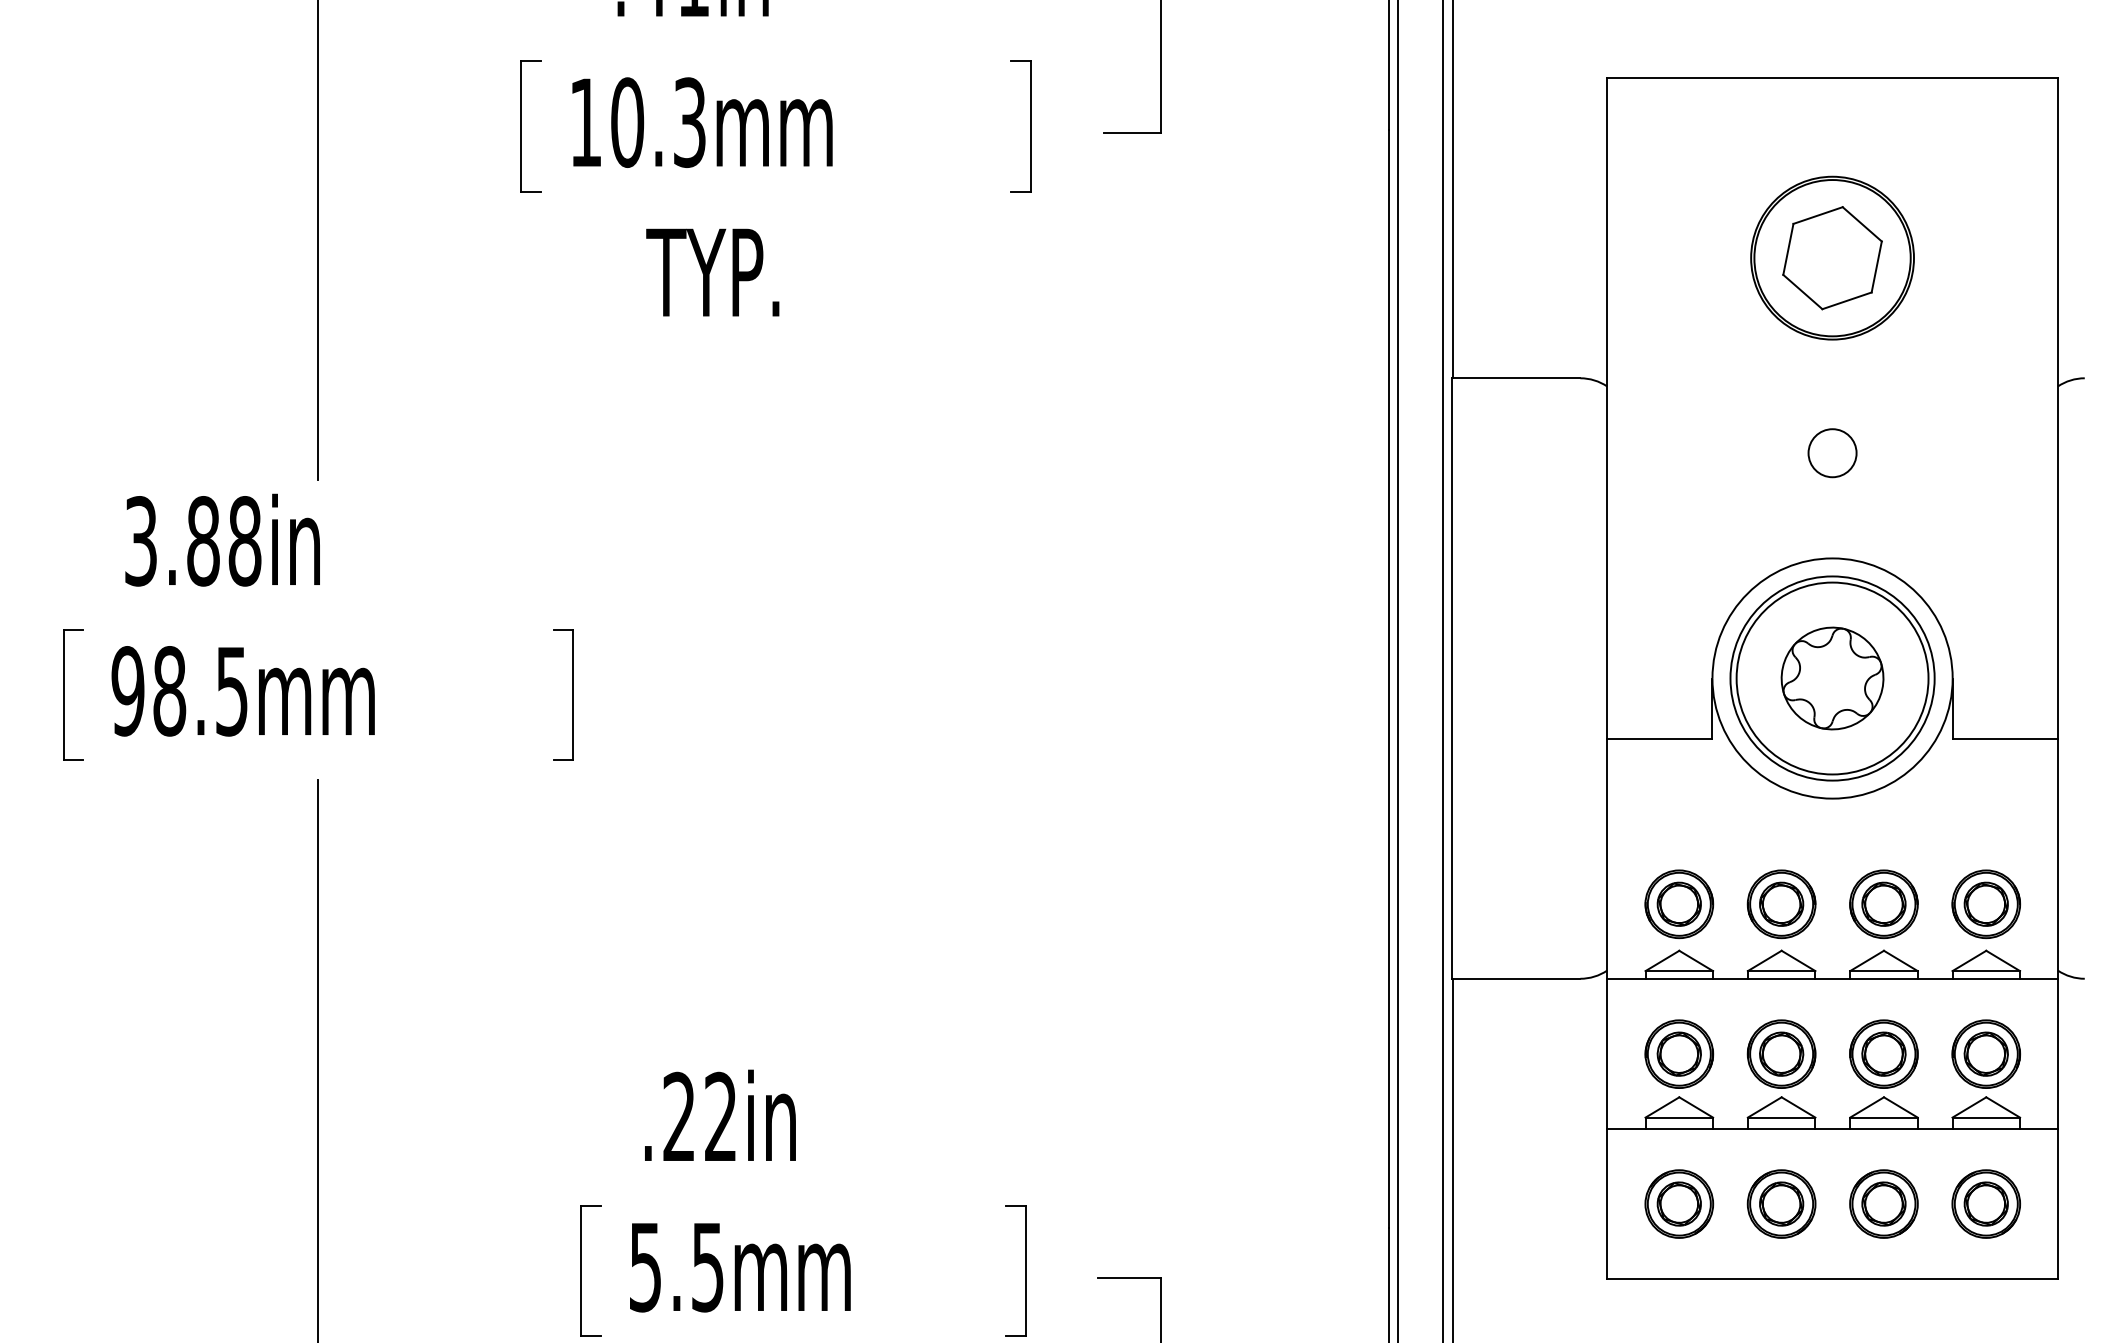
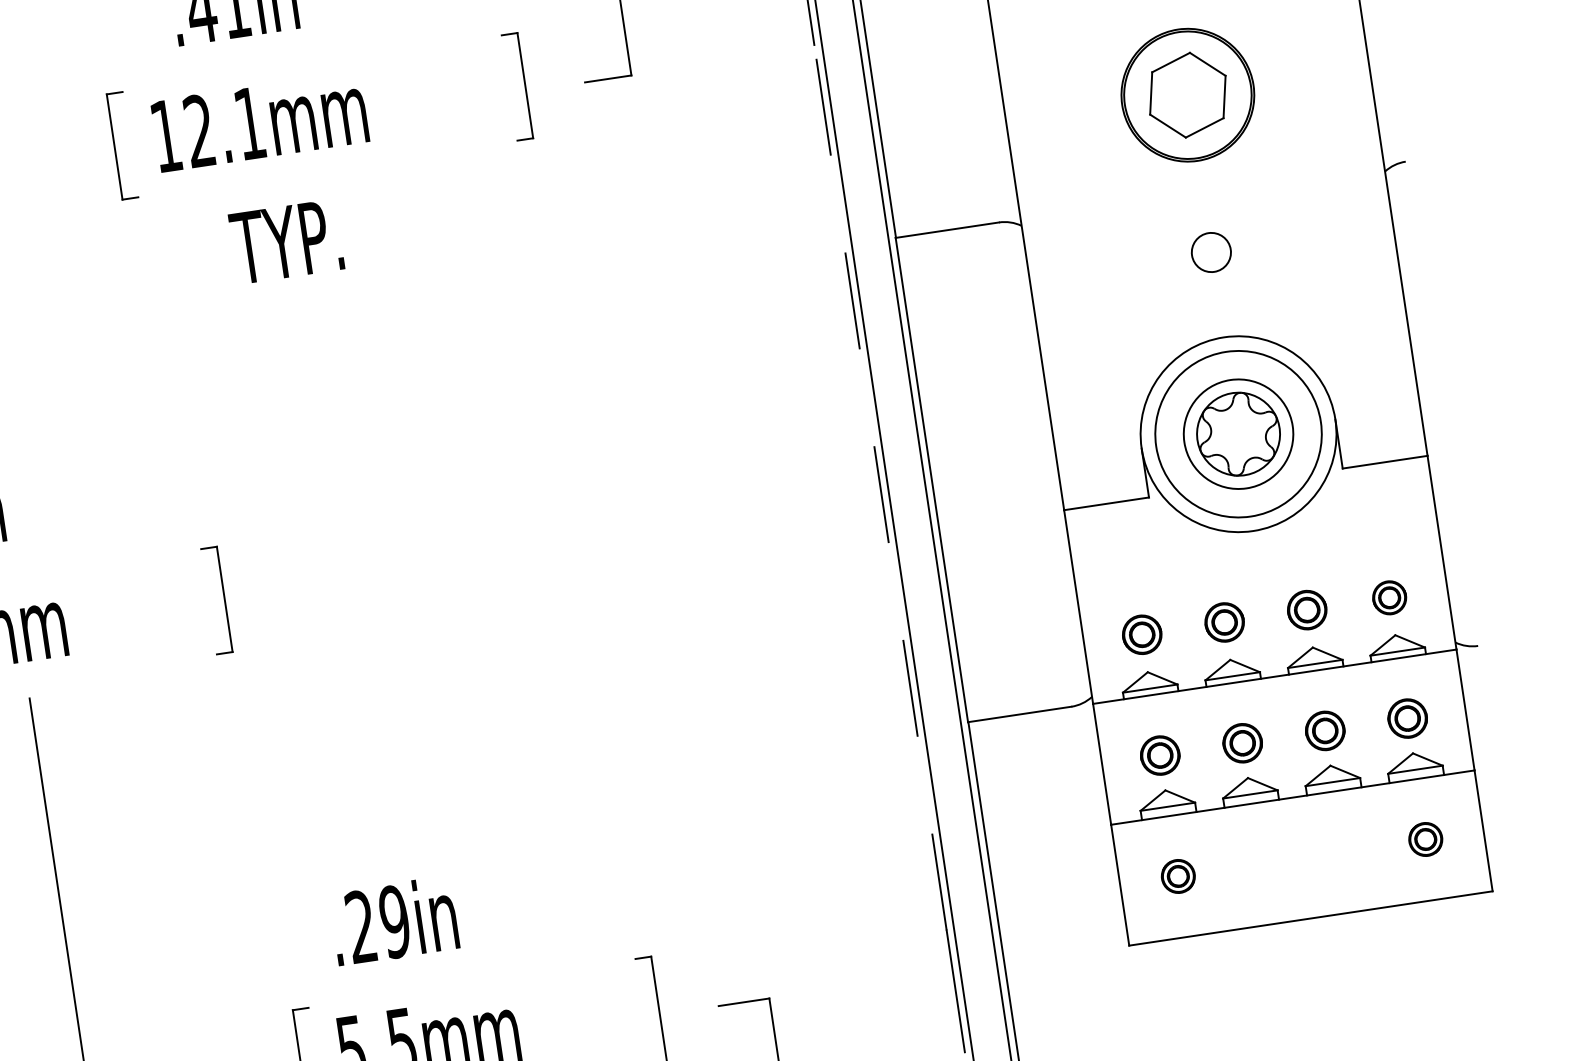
text: (658, 122) -> (224, 127), 10.3mm -> 12.1mm
line: (1388, 678) -> (880, 487), solid -> dashed
circle: (1832, 678) -> (1238, 434), size x0.7
part: (1679, 904) -> (1142, 634), size x0.7
part: (1781, 904) -> (1224, 622), size x0.7
part: (1883, 904) -> (1306, 610), size x0.7
part: (1985, 904) -> (1389, 598), size x0.6
part: (1679, 1053) -> (1160, 755), size x0.7
part: (1781, 1053) -> (1242, 742), size x0.7
part: (1883, 1053) -> (1324, 730), size x0.7
part: (1985, 1053) -> (1407, 718), size x0.7
text: (720, 1116) -> (394, 921), .22in -> .29in
part: (1679, 1203) -> (1178, 876), size x0.6
part: (1781, 1203) -> (1260, 863), removed
part: (1883, 1203) -> (1342, 851), removed
part: (1985, 1203) -> (1425, 839), size x0.6

